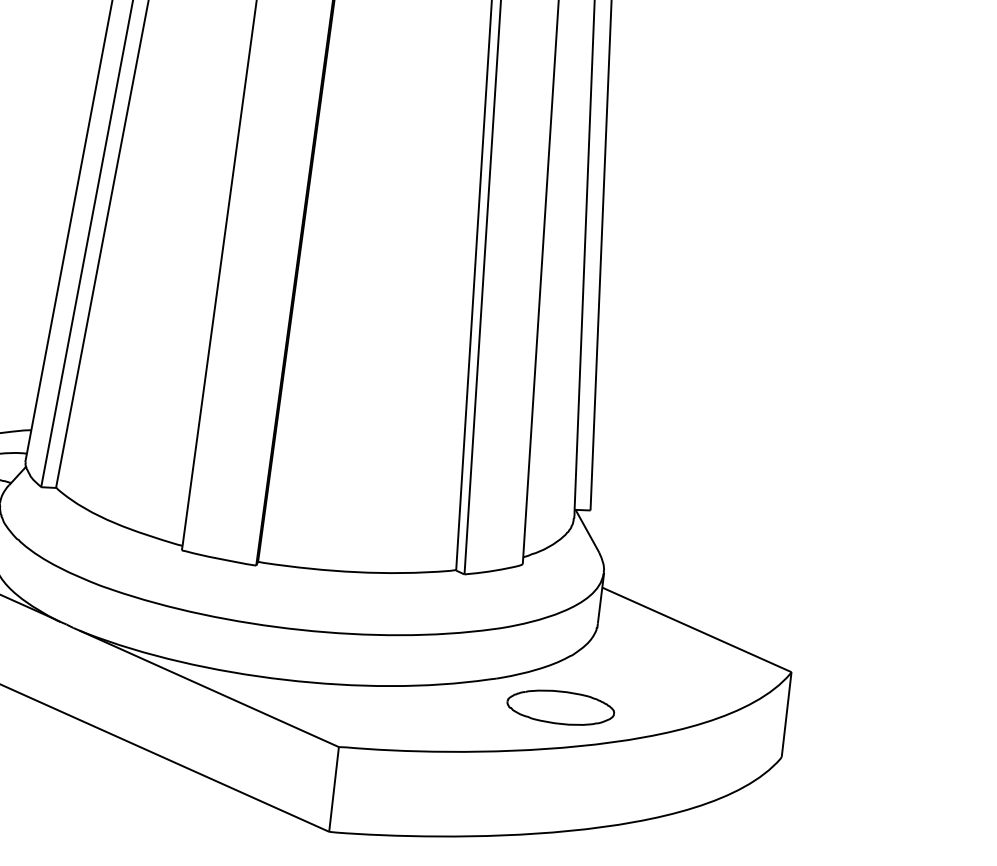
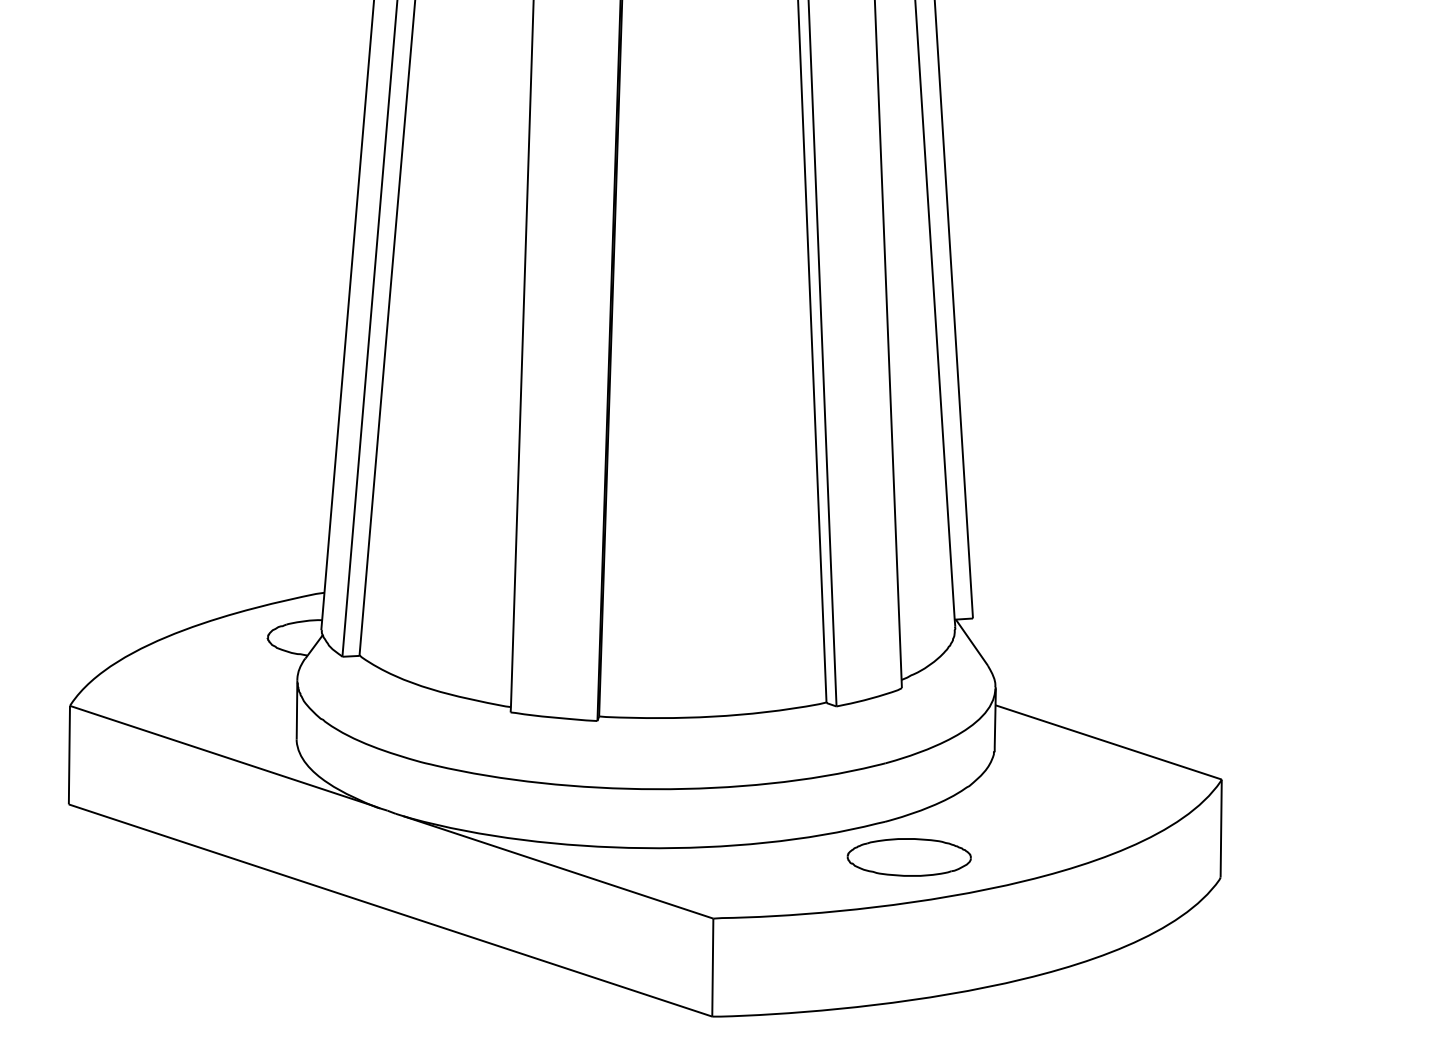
part: (560, 707) -> (908, 857), moved

